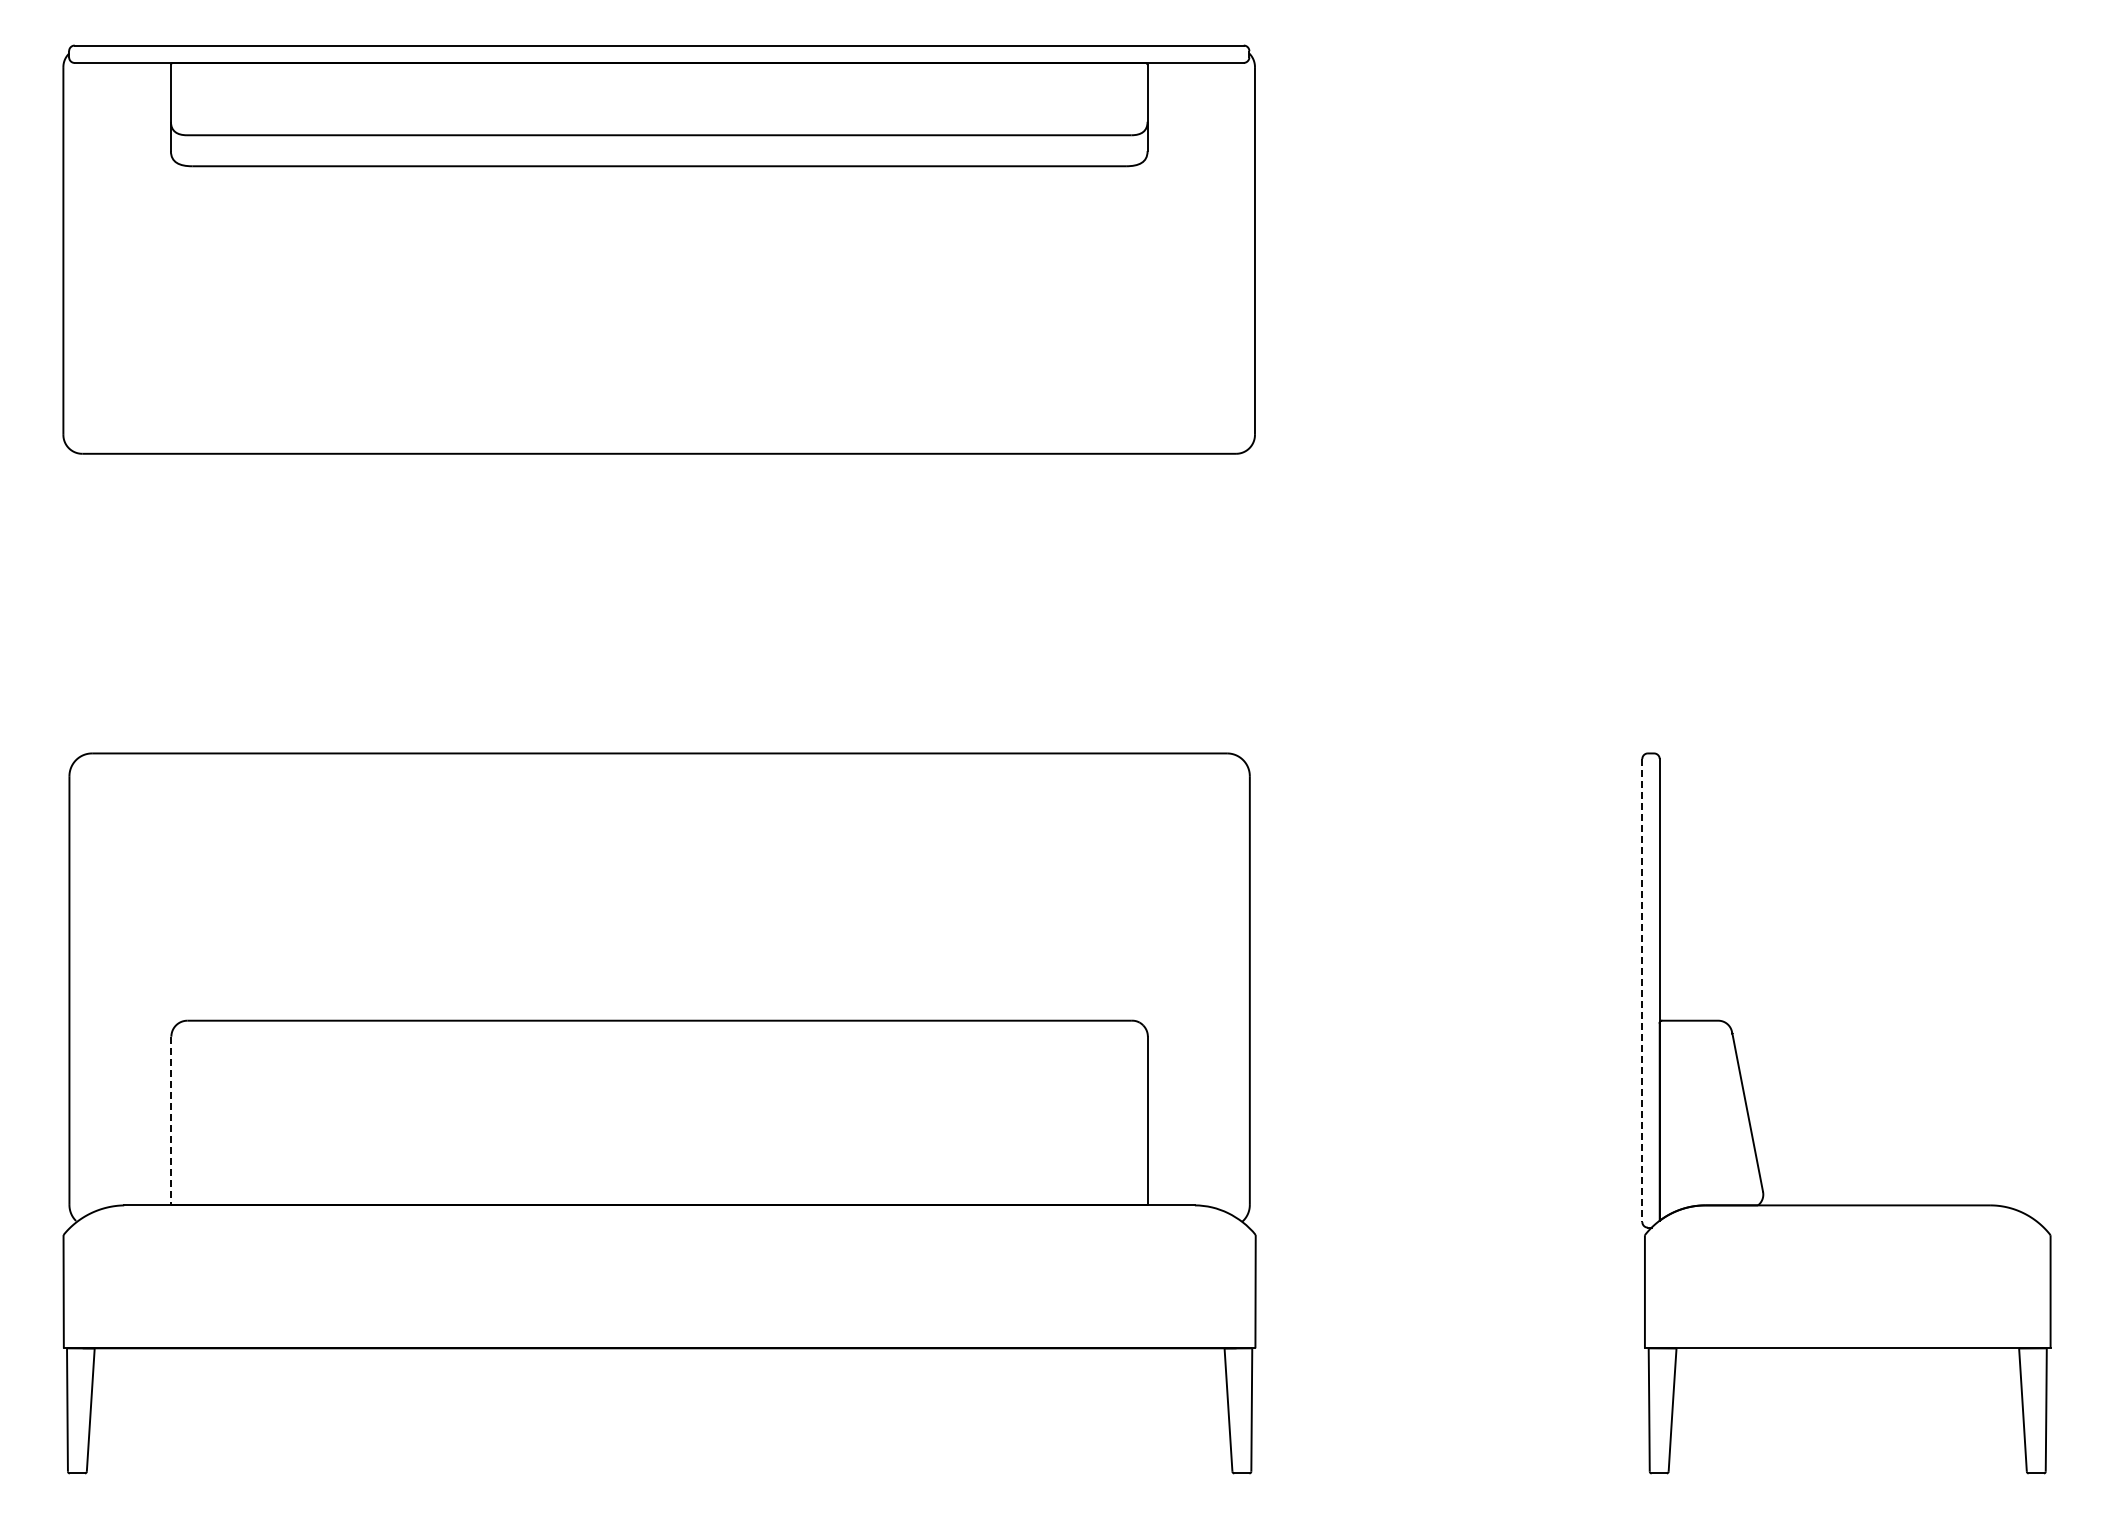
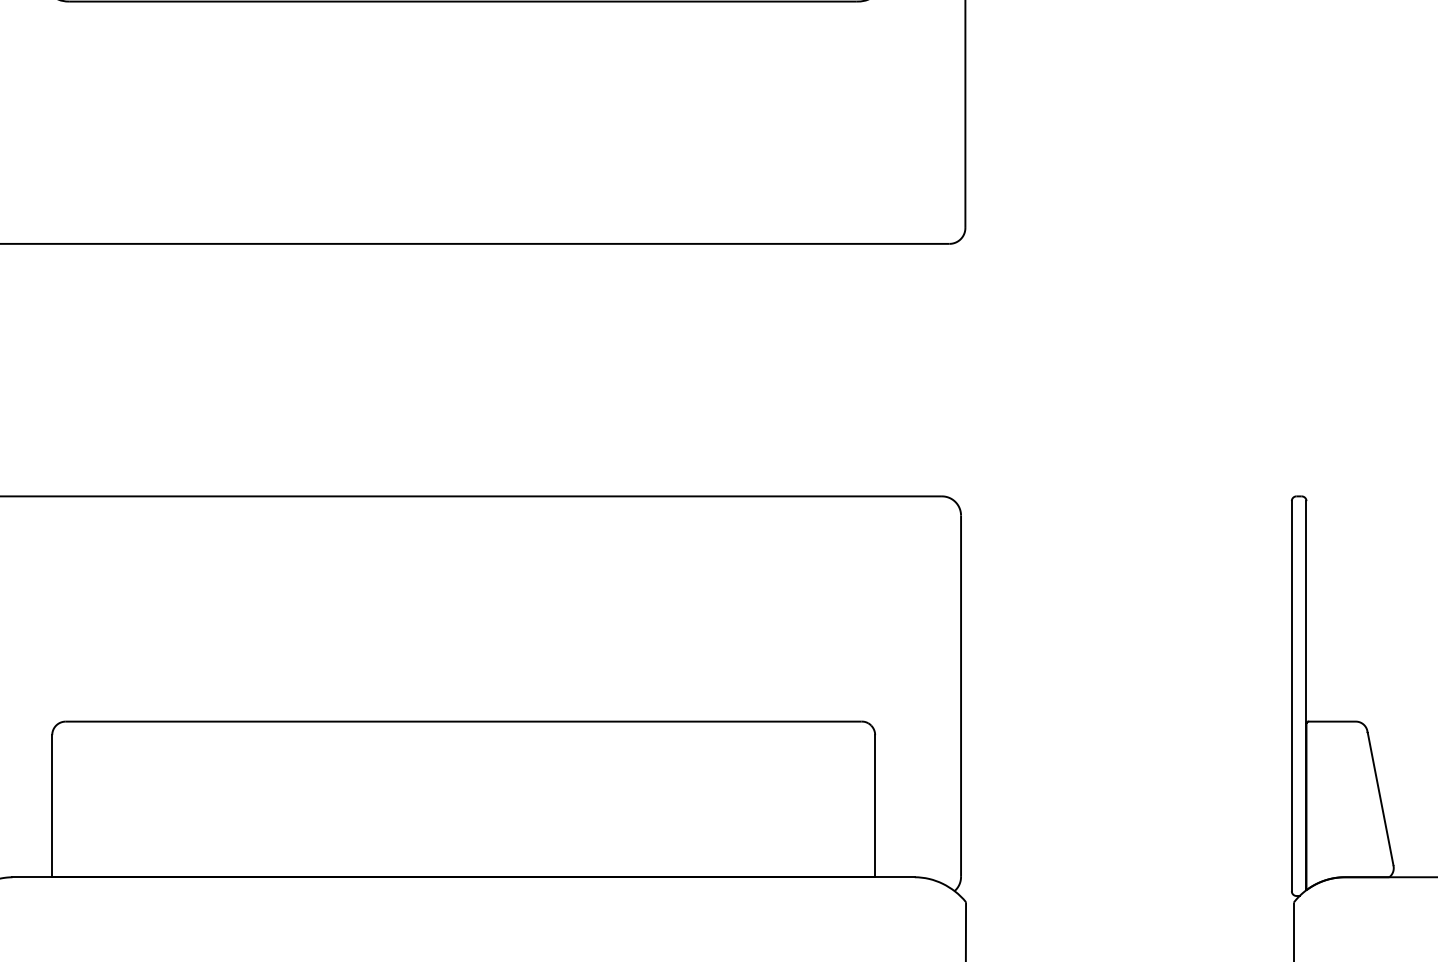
line: (1642, 991) -> (1291, 697), dashed -> solid
line: (171, 1121) -> (52, 806), dashed -> solid

